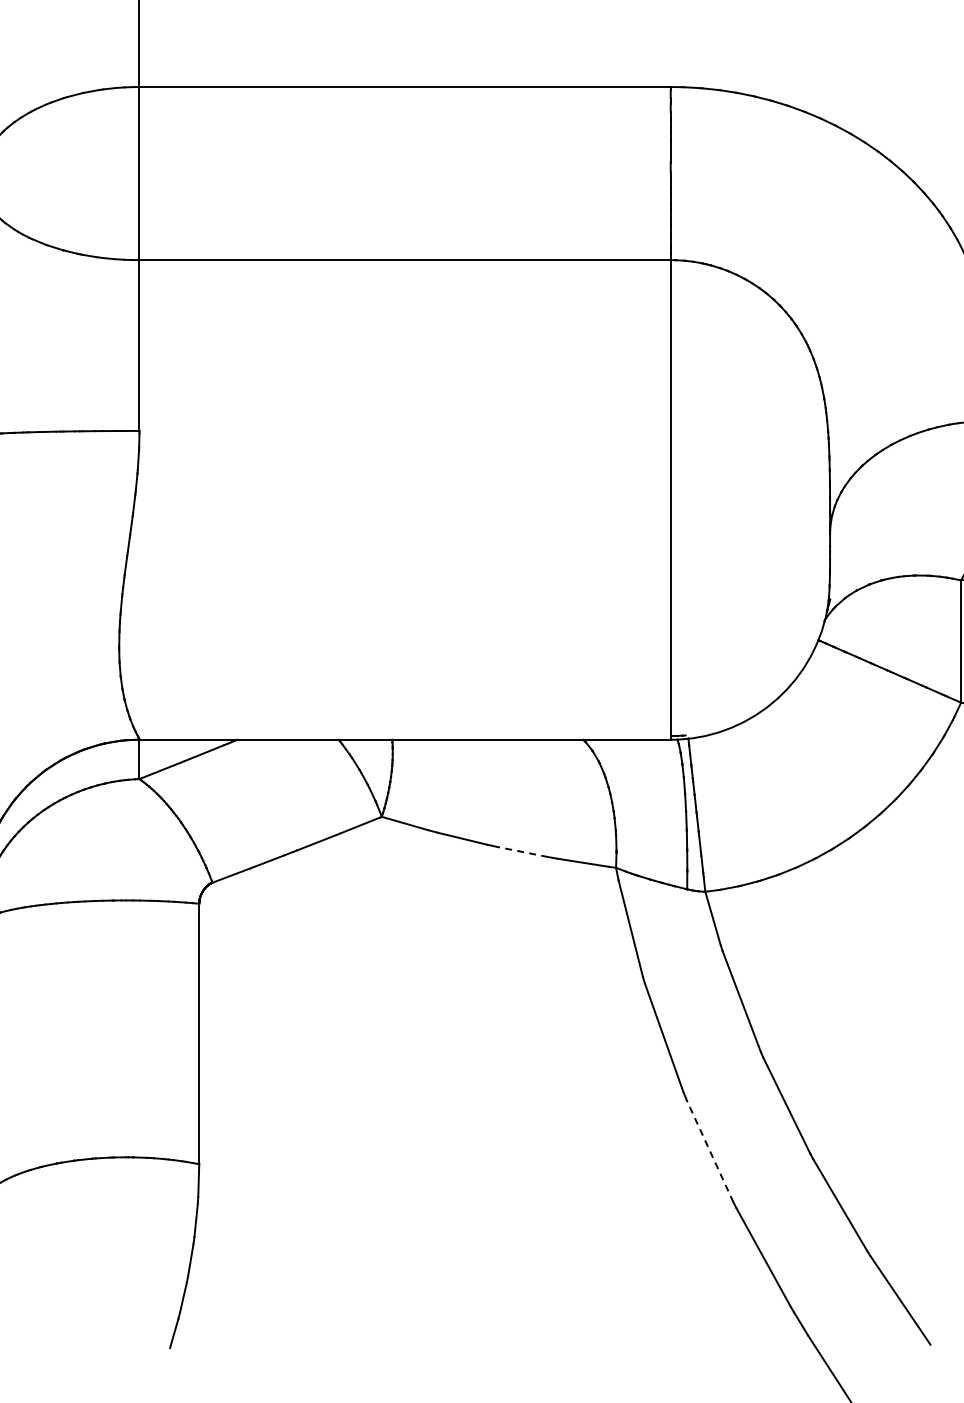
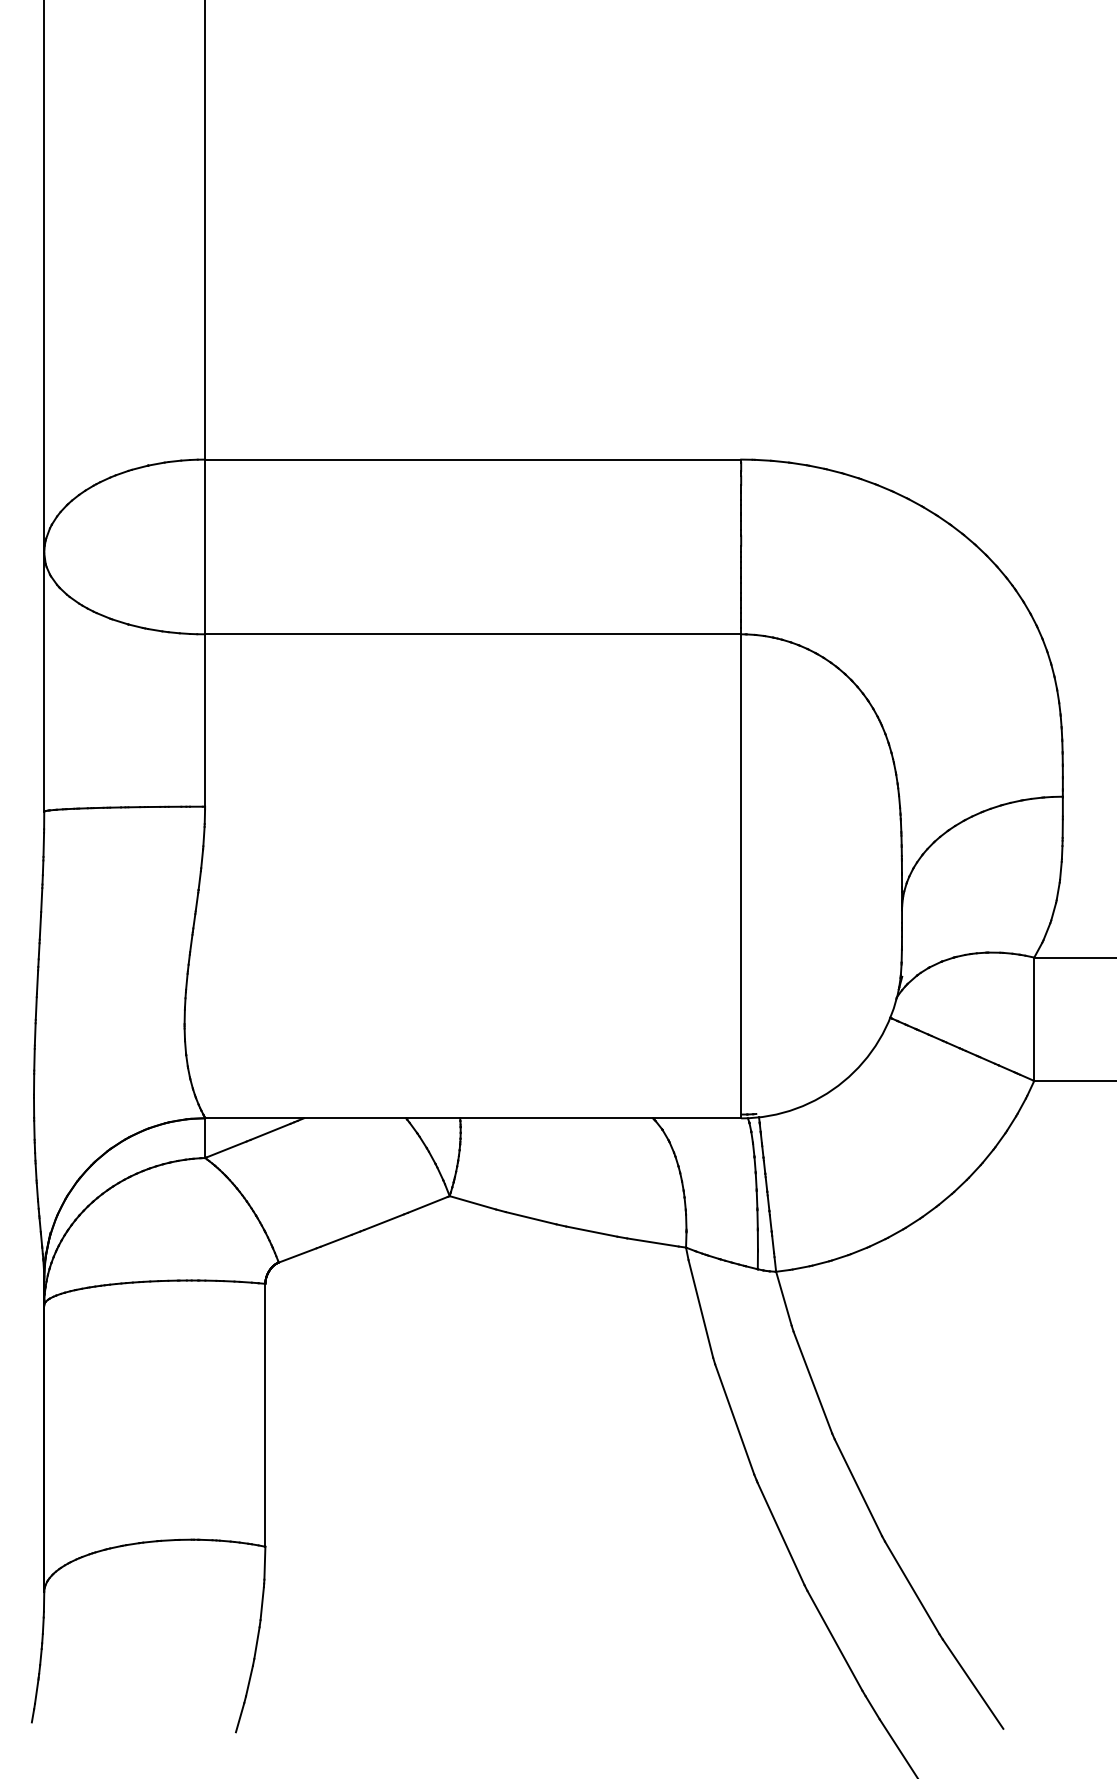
line: (522, 851) -> (591, 1231), dashed -> solid
line: (709, 1151) -> (780, 1533), dashed -> solid

